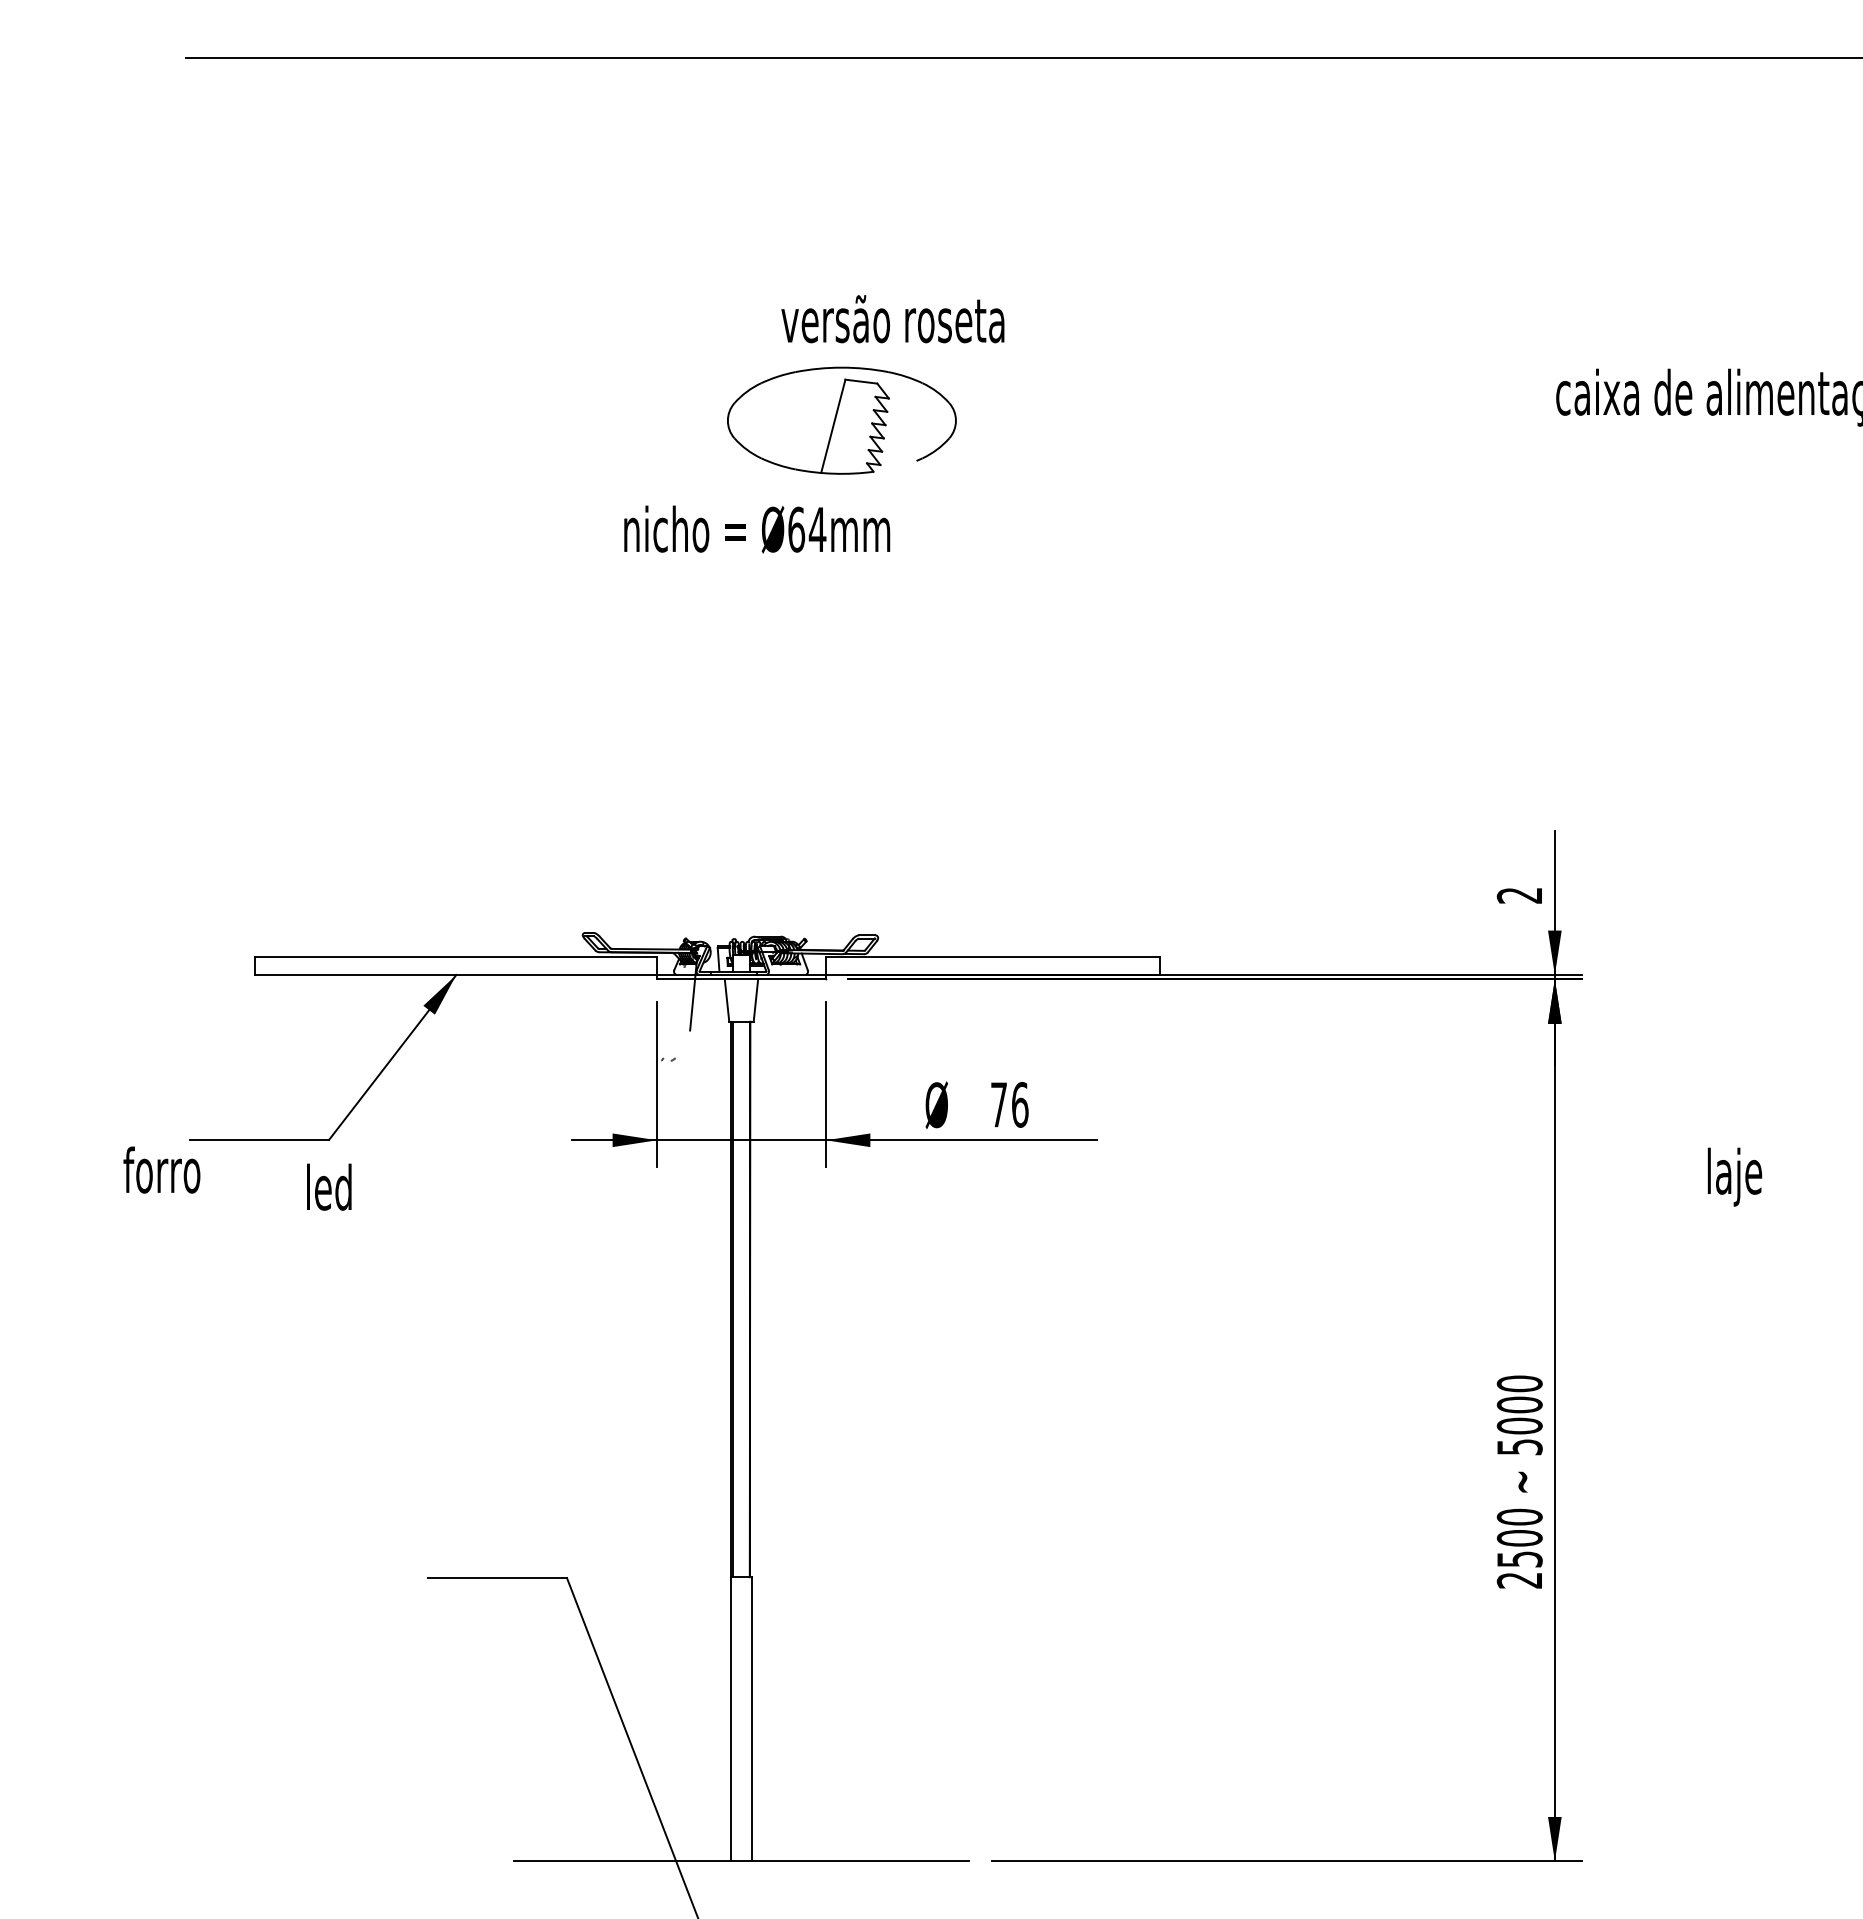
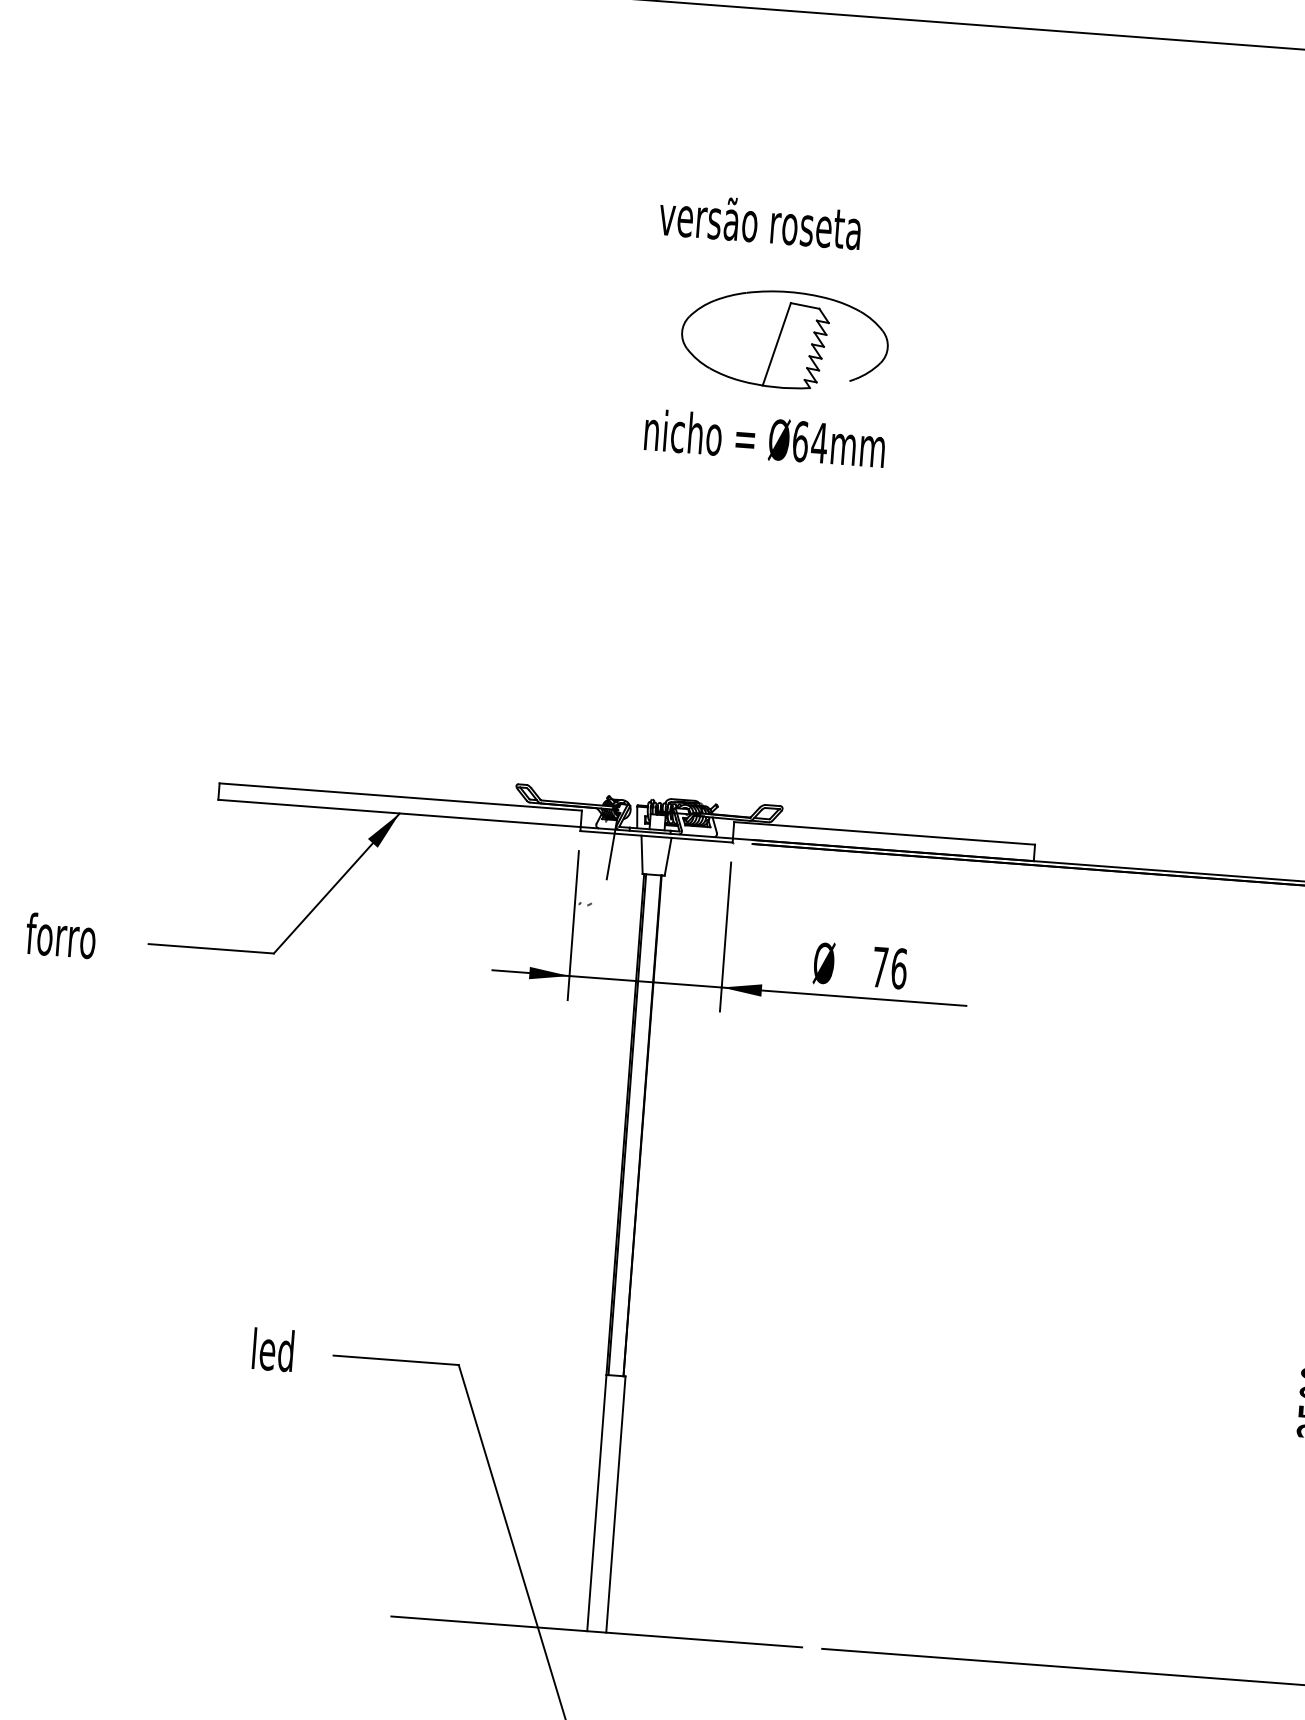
text: (892, 319) -> (759, 221), moved
text: (757, 529) -> (765, 438), moved
text: (161, 1169) -> (60, 935), moved
text: (329, 1186) -> (273, 1349), moved

